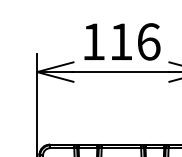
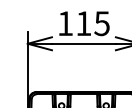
text: (147, 41) -> (101, 23), 116 -> 115

